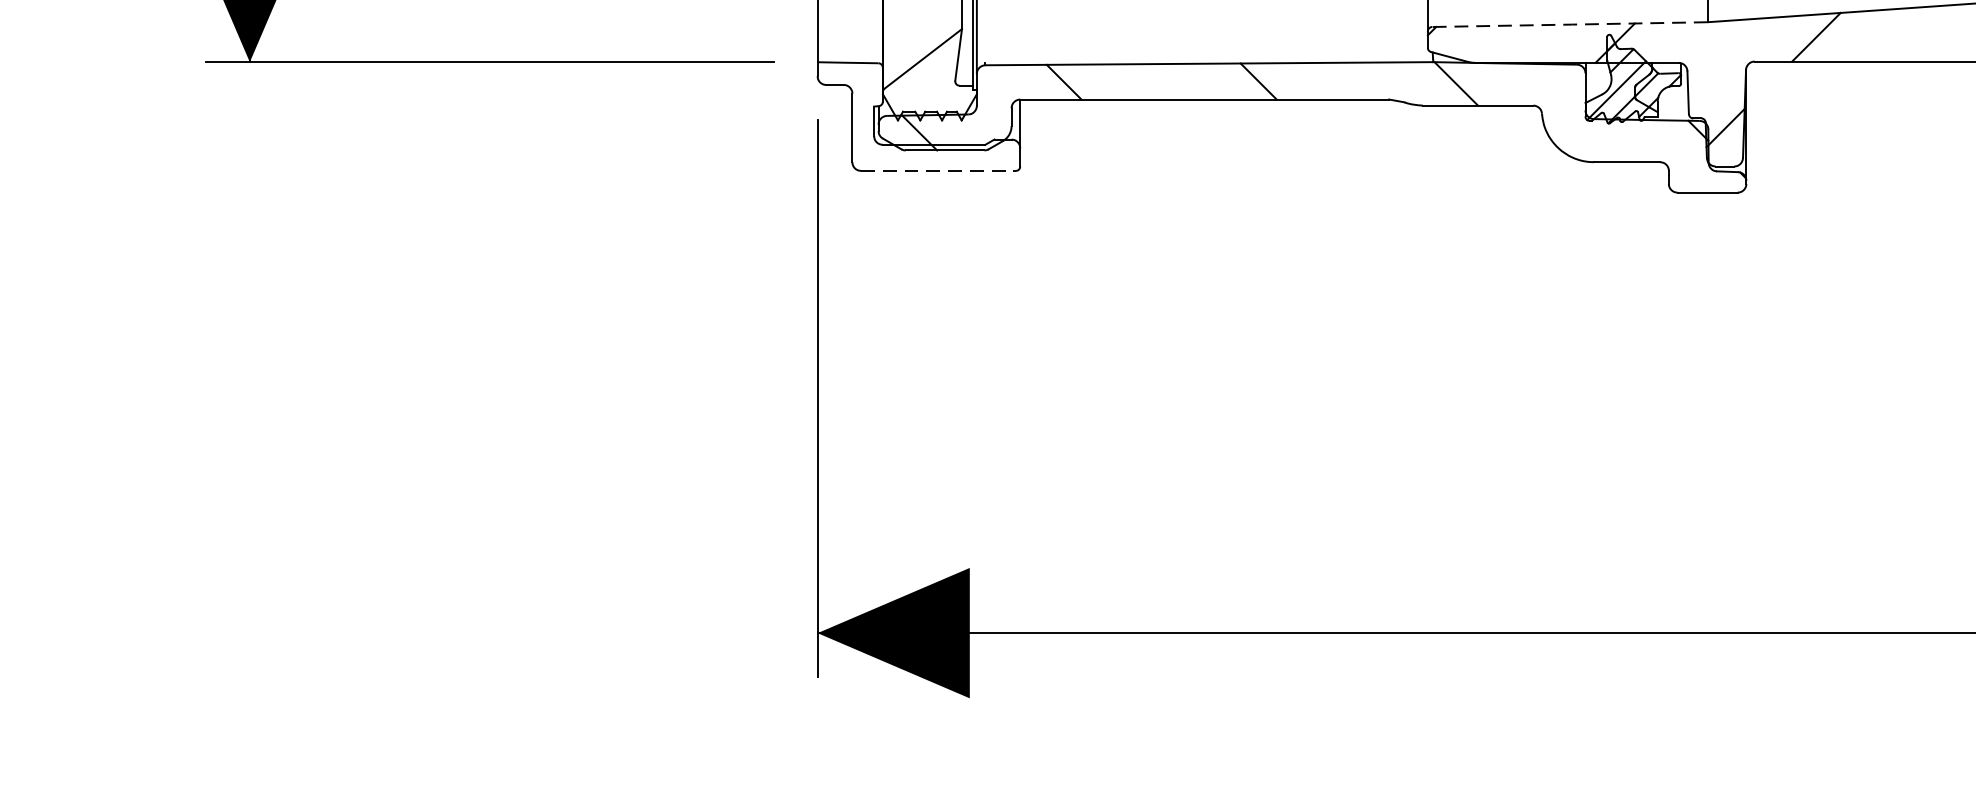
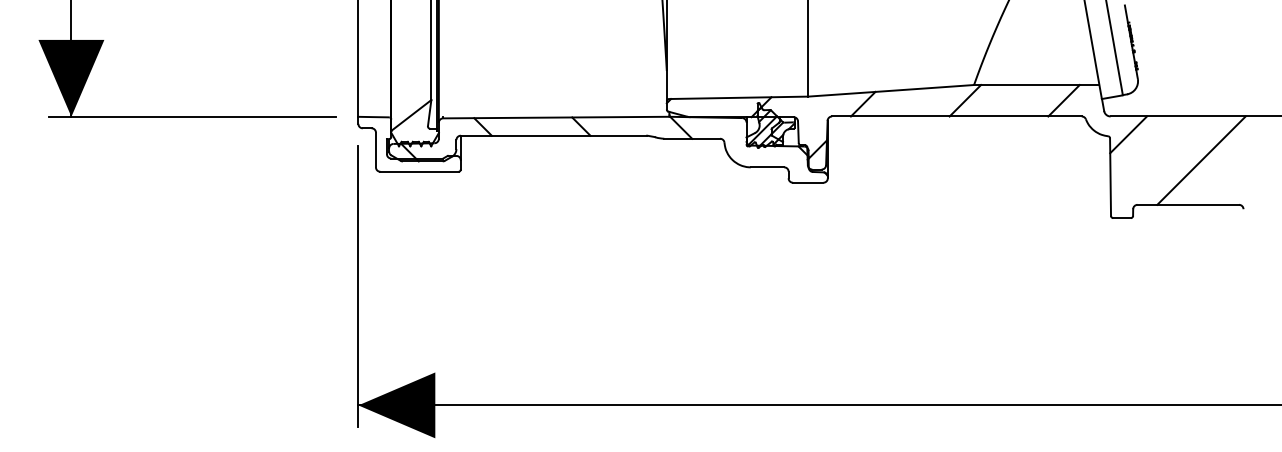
line: (1571, 23) -> (739, 97), dashed -> solid
line: (938, 170) -> (419, 171), dashed -> solid

